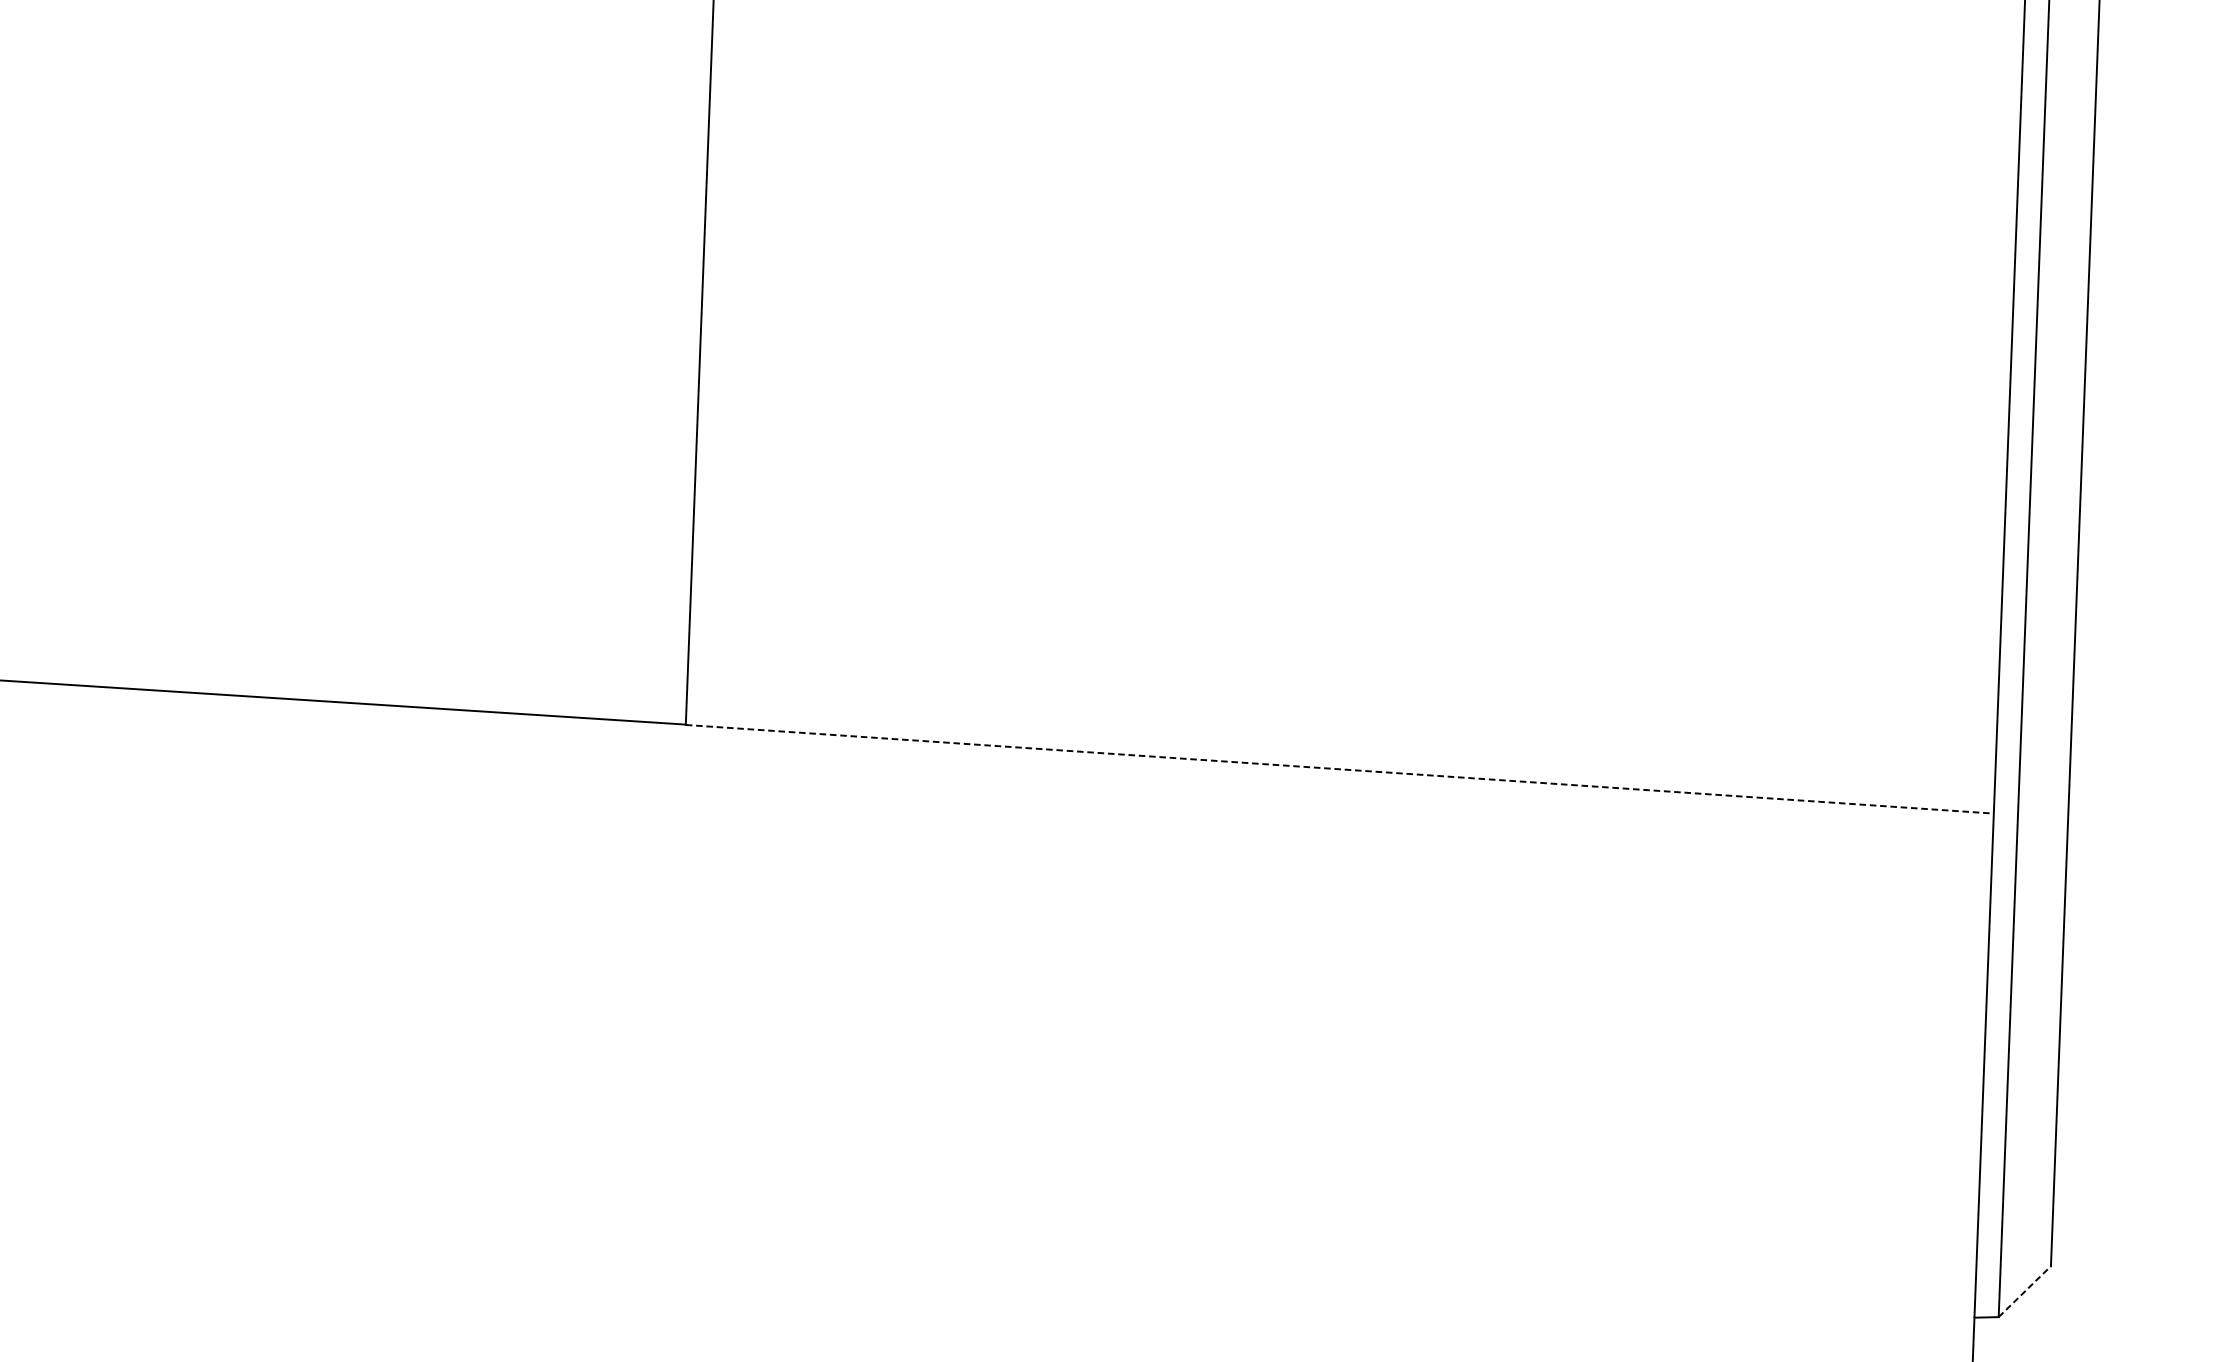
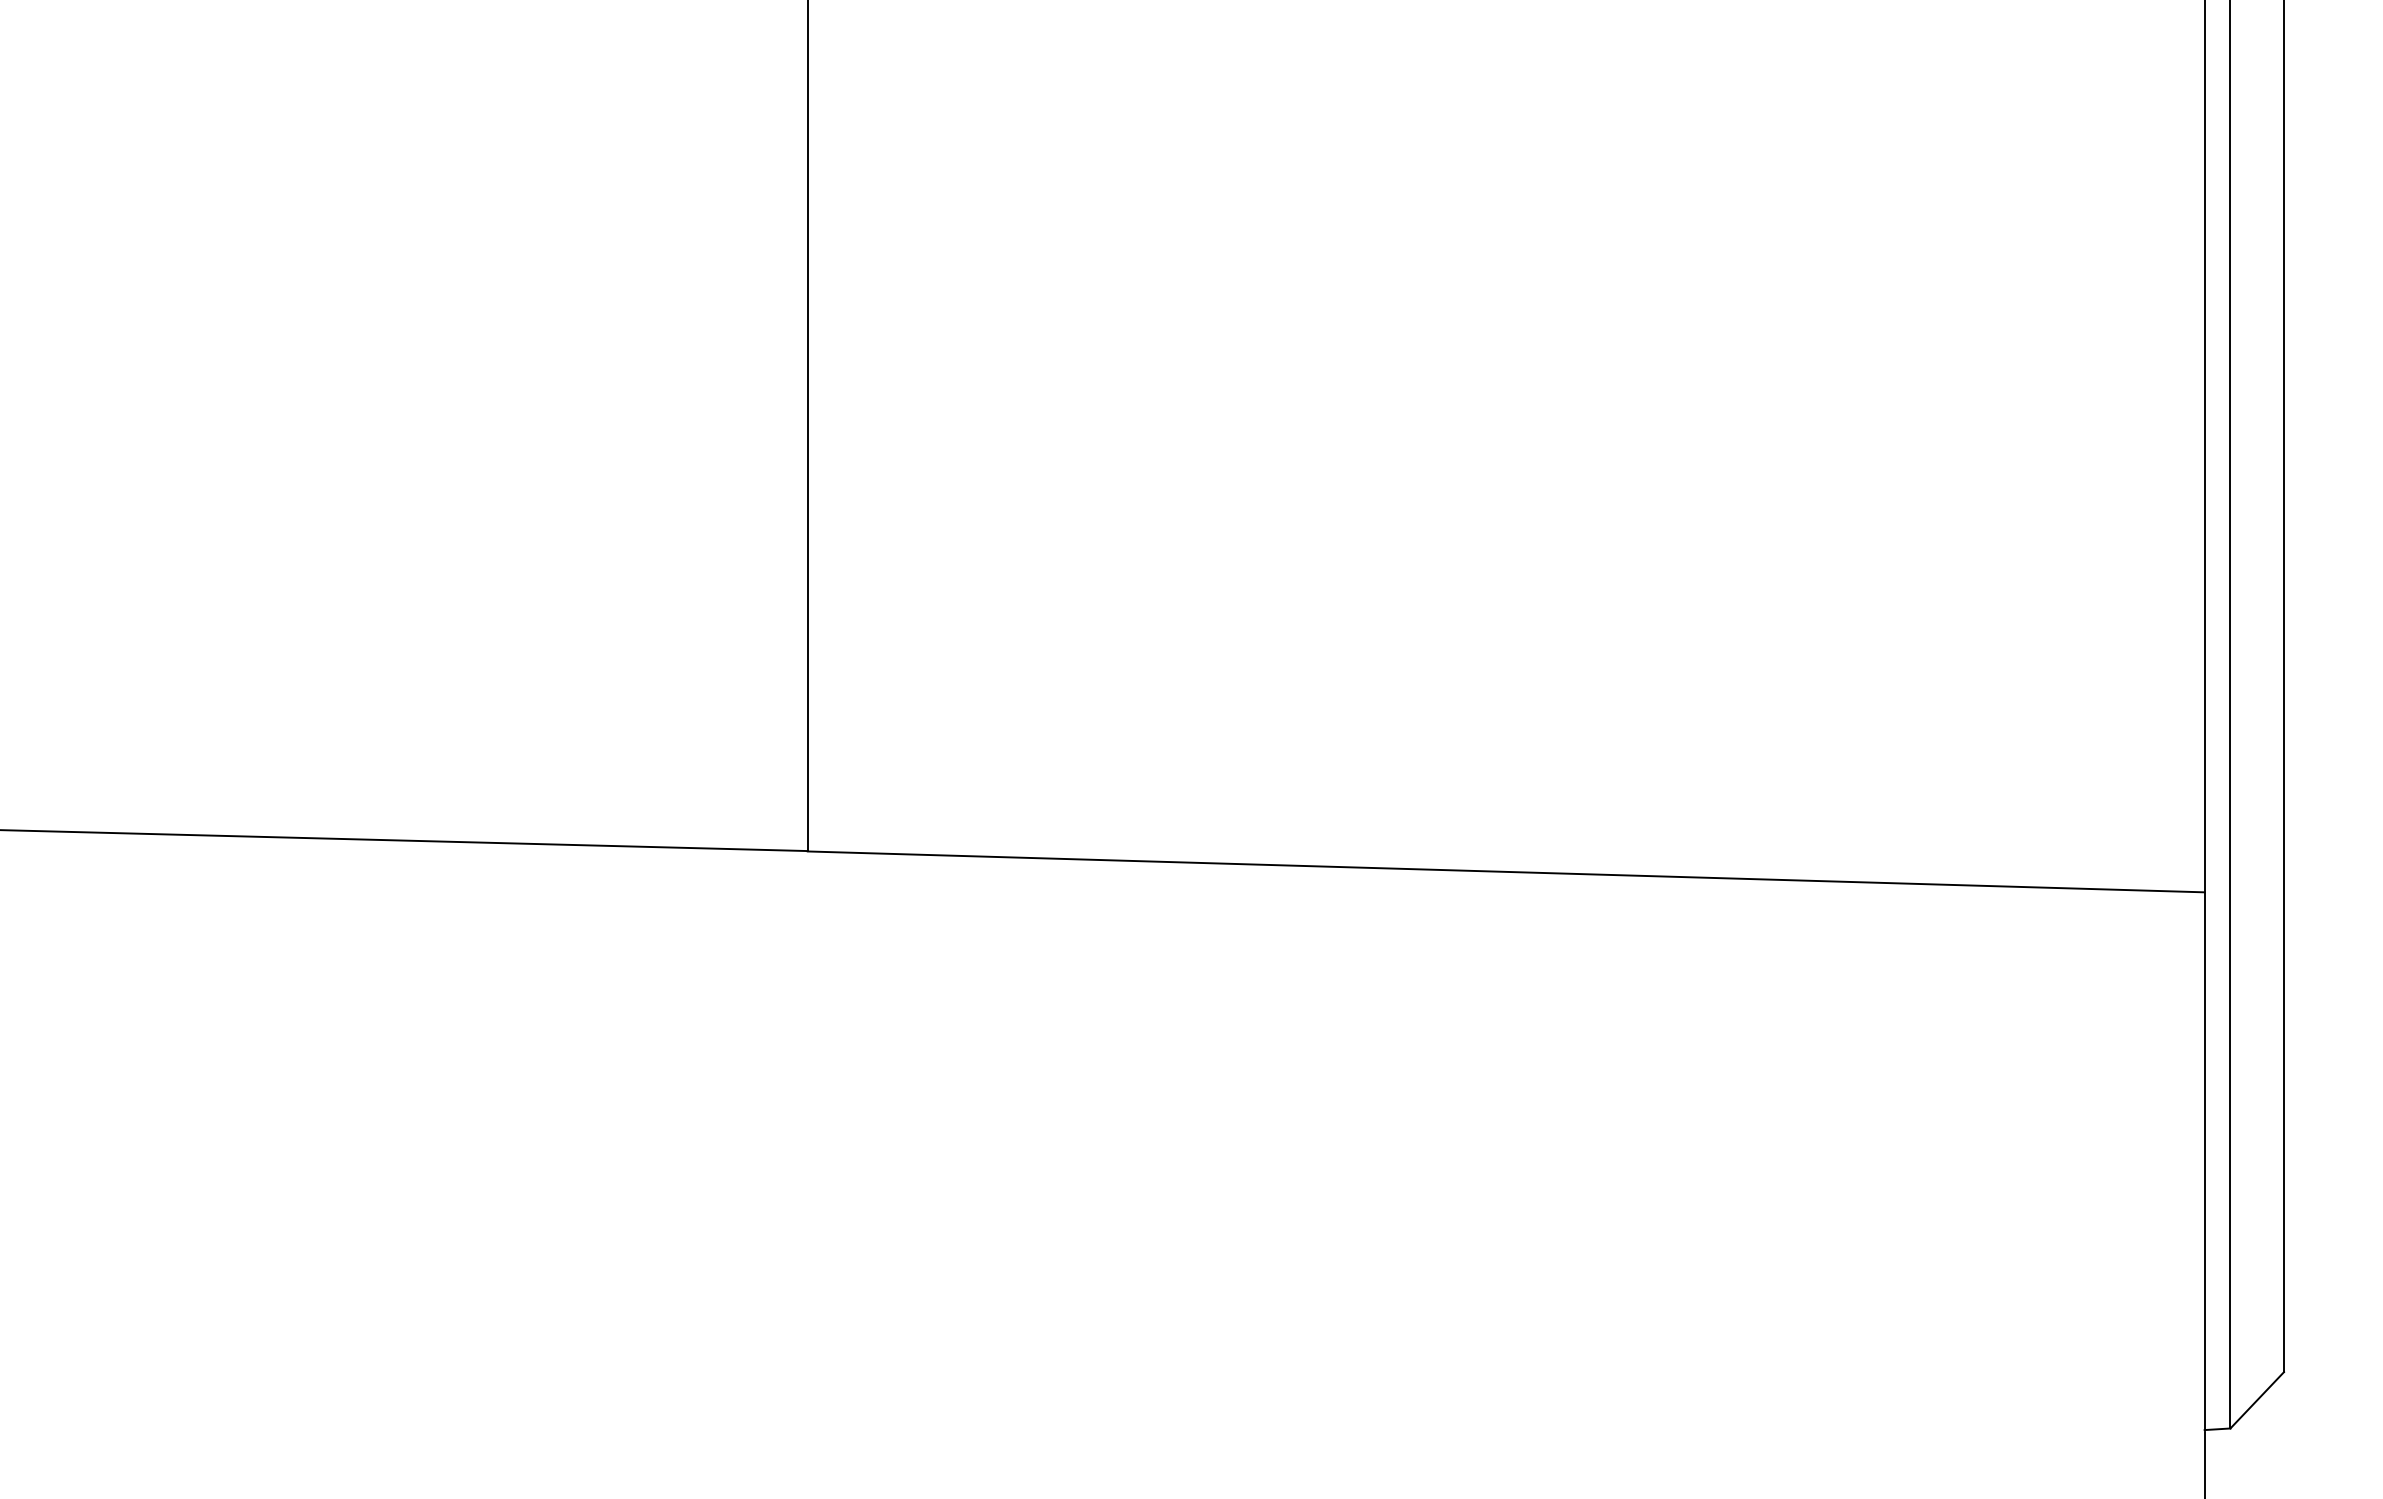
line: (1340, 768) -> (1506, 871), dashed -> solid
line: (2025, 1291) -> (2257, 1400), dashed -> solid

